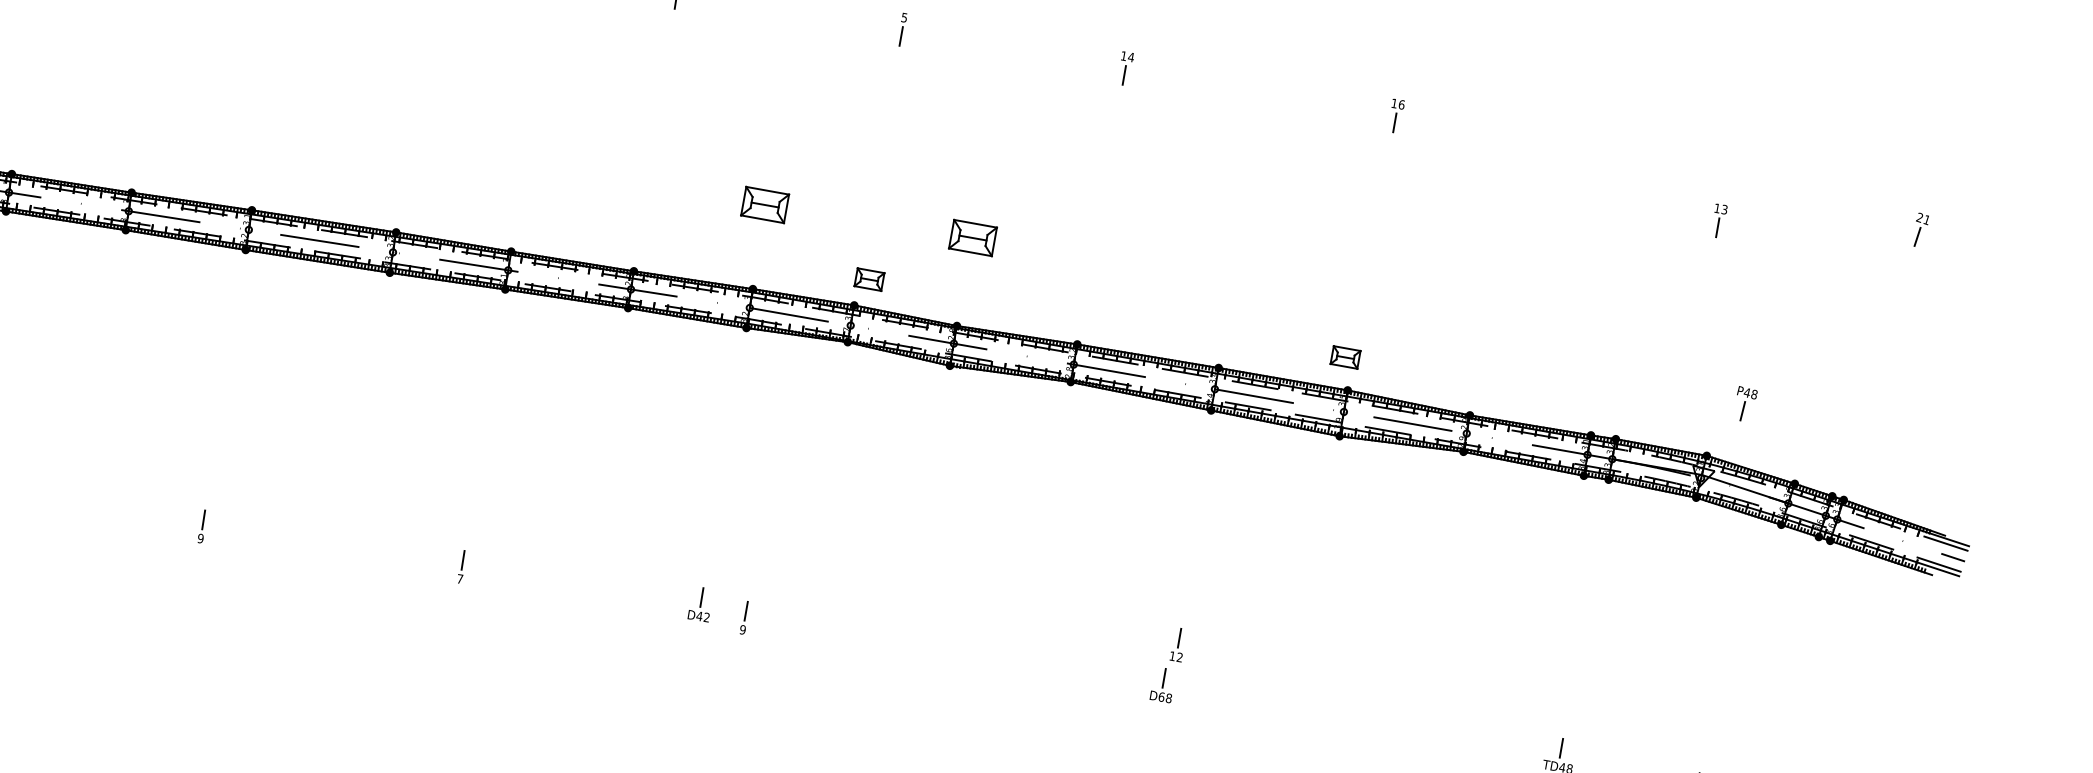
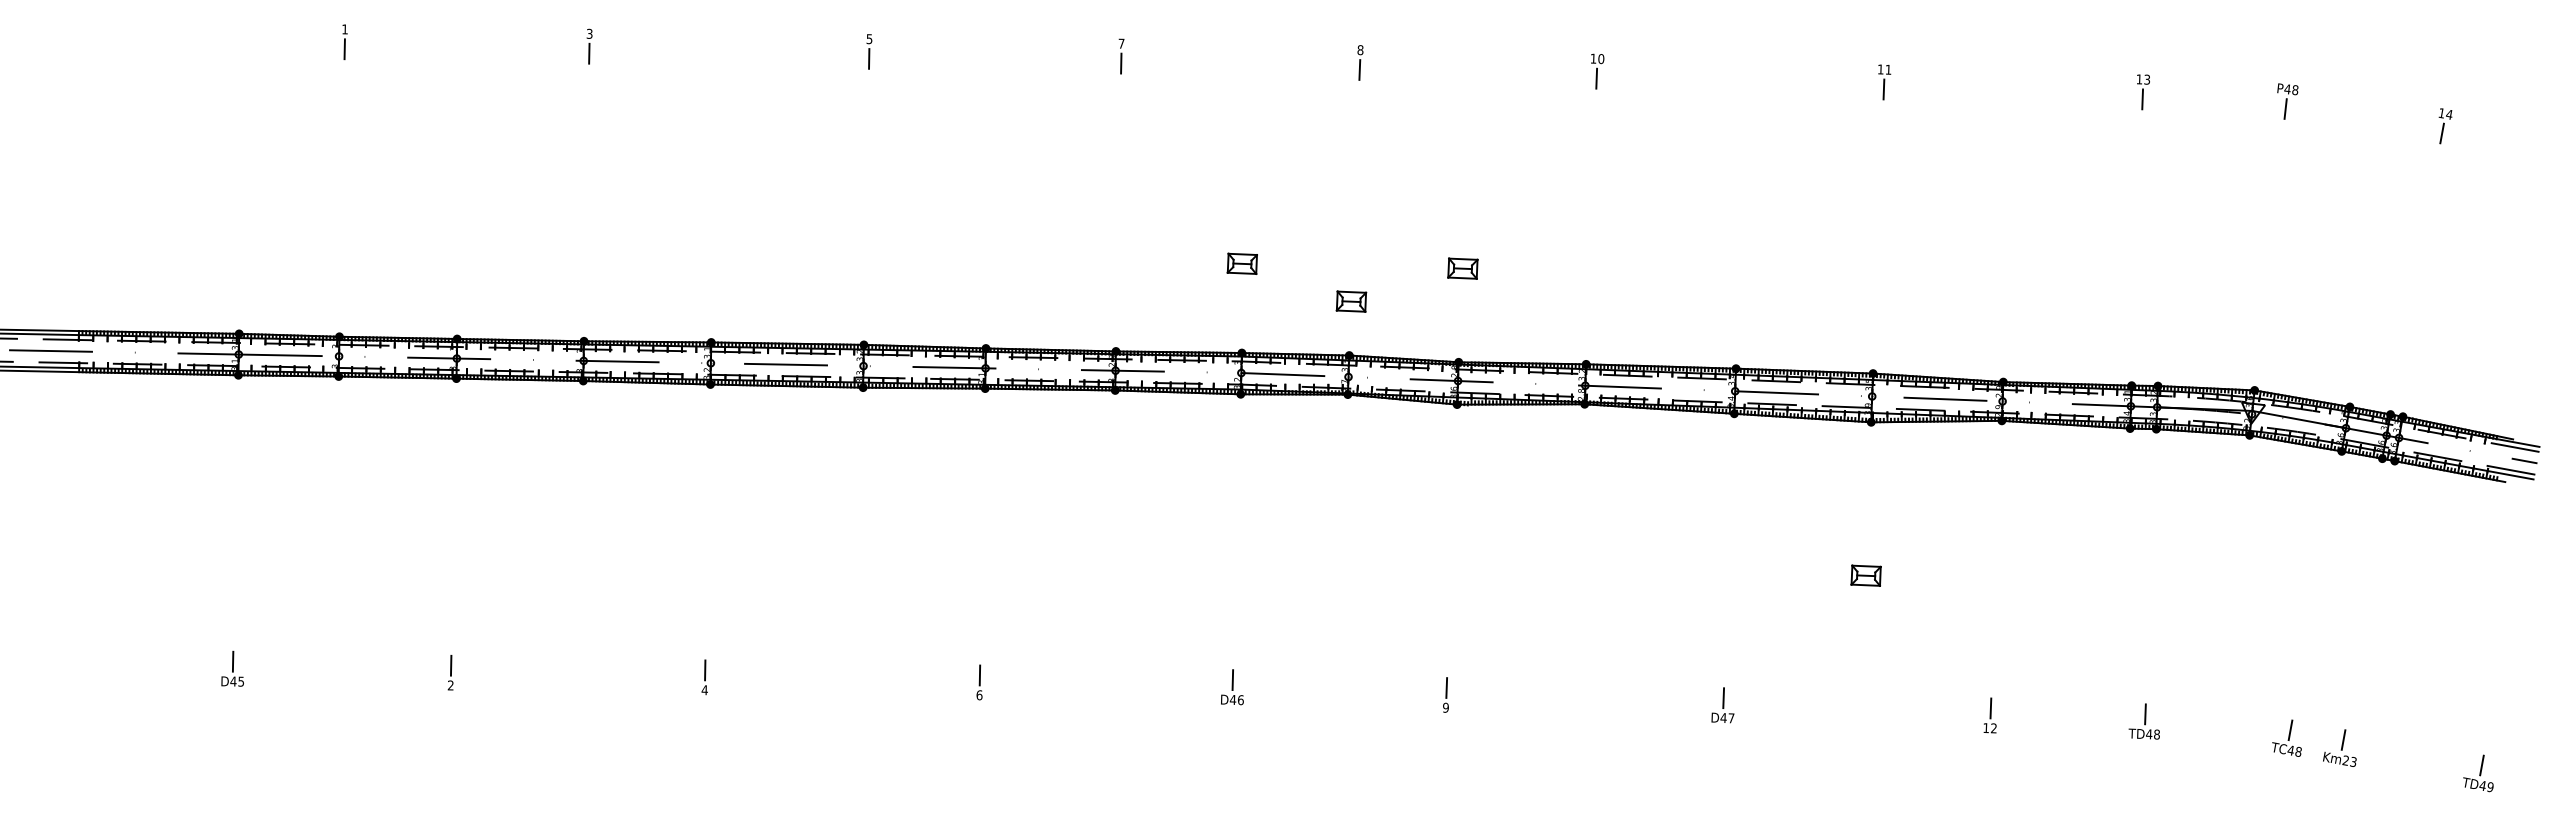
text: (904, 18) -> (1360, 50), 5 -> 8
text: (1131, 57) -> (1601, 59), 14 -> 10
text: (1401, 104) -> (1888, 69), 16 -> 11
part: (764, 204) -> (1241, 263), size x0.62
text: (1923, 218) -> (2445, 113), 21 -> 14
part: (1719, 221) -> (2143, 92), moved
part: (972, 237) -> (1462, 268), size x0.62
part: (869, 279) -> (1351, 301), moved
part: (1344, 357) -> (1865, 575), moved
part: (1745, 404) -> (2287, 101), moved
text: (200, 538) -> (704, 690), 9 -> 4
text: (460, 579) -> (979, 695), 7 -> 6
text: (706, 617) -> (1240, 700), D42 -> D46
part: (744, 617) -> (1445, 694), moved
part: (1177, 644) -> (1989, 715), moved
text: (1165, 698) -> (1727, 718), D68 -> D47

